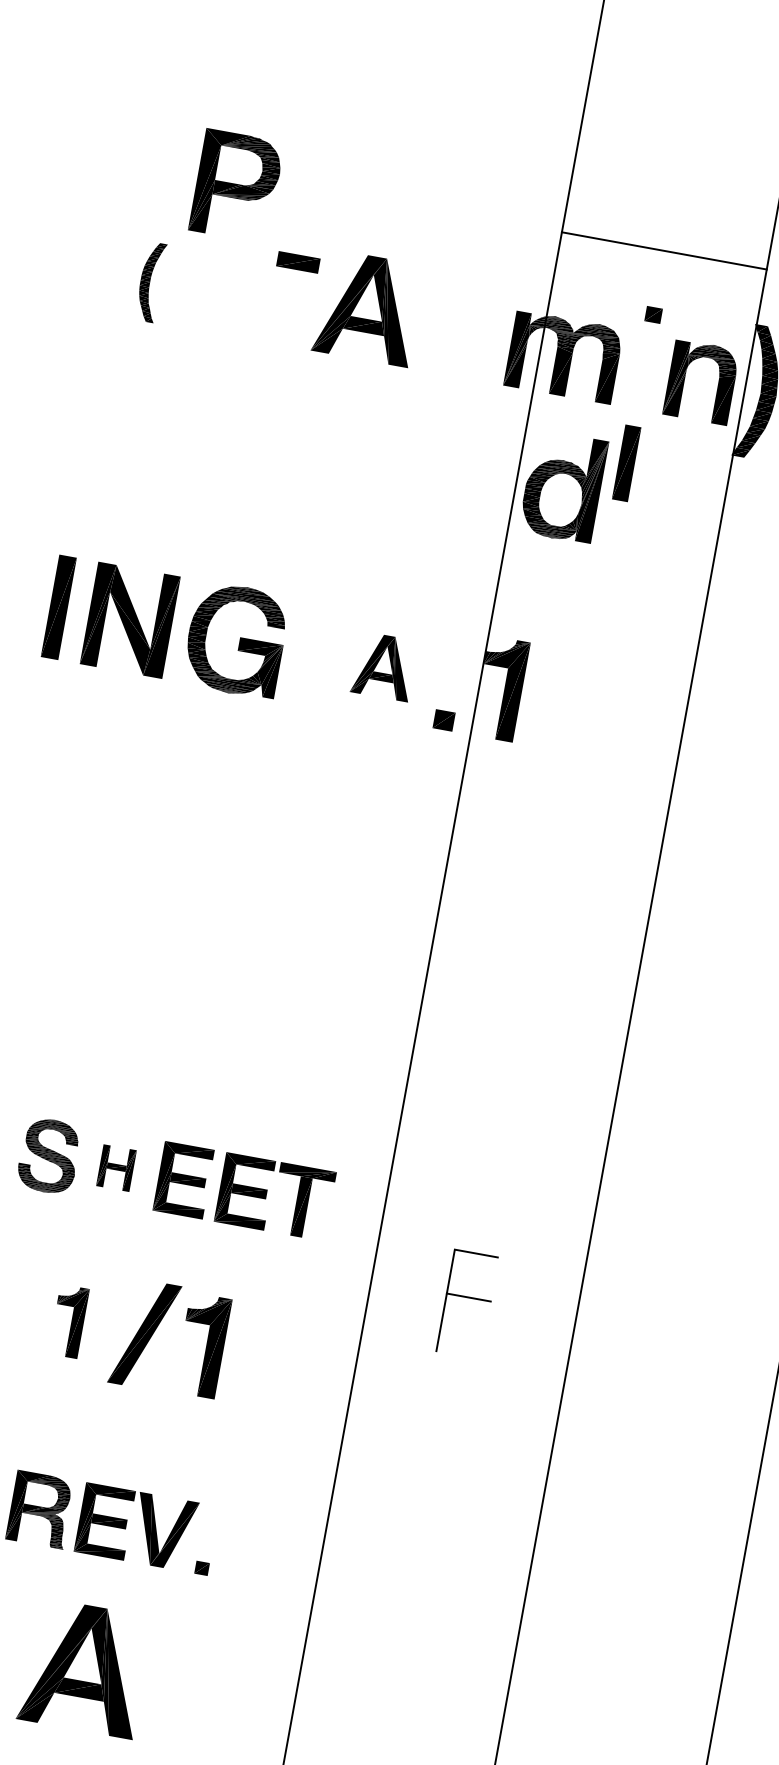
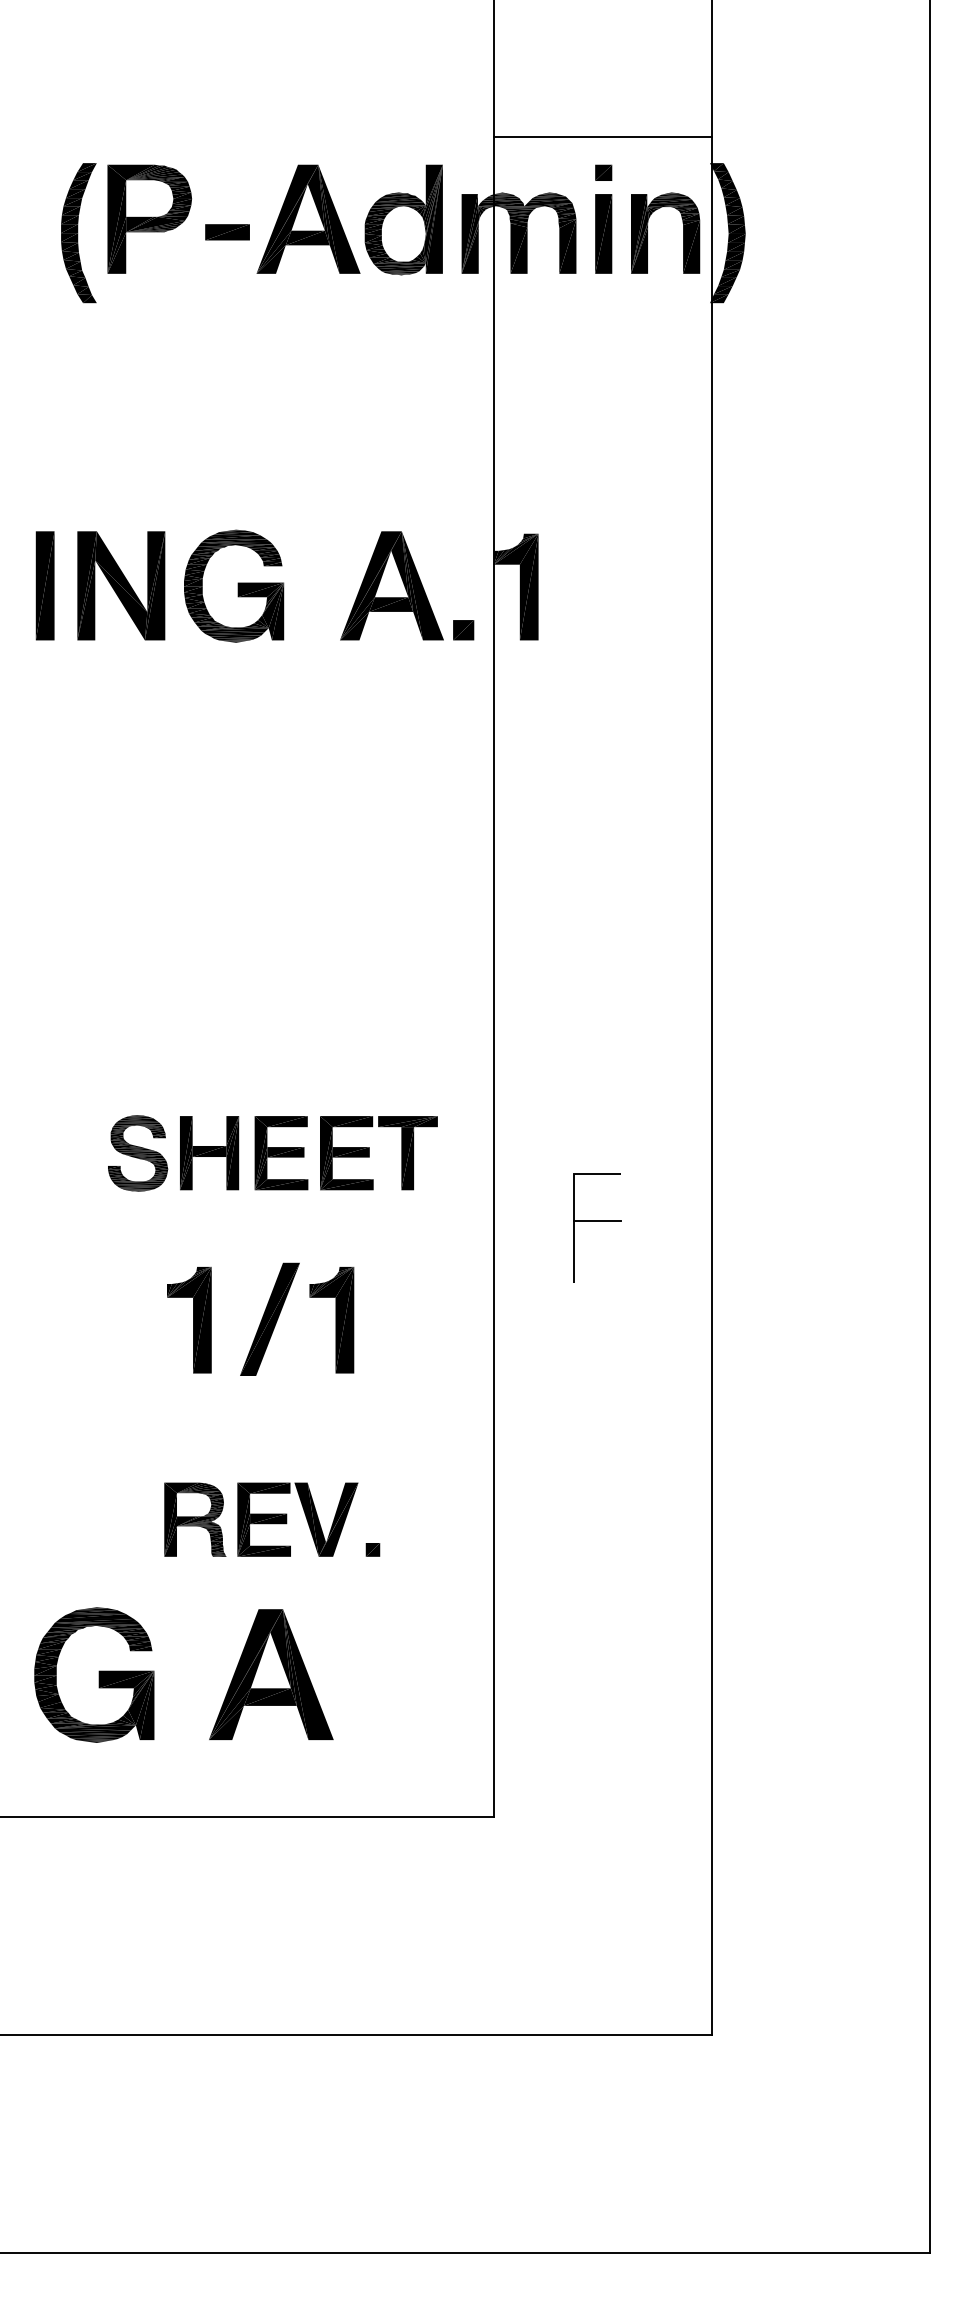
part: (236, 185) -> (149, 218), moved
line: (664, 250) -> (602, 136), moved
part: (298, 262) -> (227, 232), moved
part: (150, 282) -> (78, 233), size x1.67
part: (626, 462) -> (603, 233), moved
part: (563, 486) -> (403, 219), moved
part: (384, 666) -> (391, 585), size x1.67
part: (116, 1168) -> (209, 1153), size x1.67
part: (68, 1321) -> (189, 1320), size x1.43

